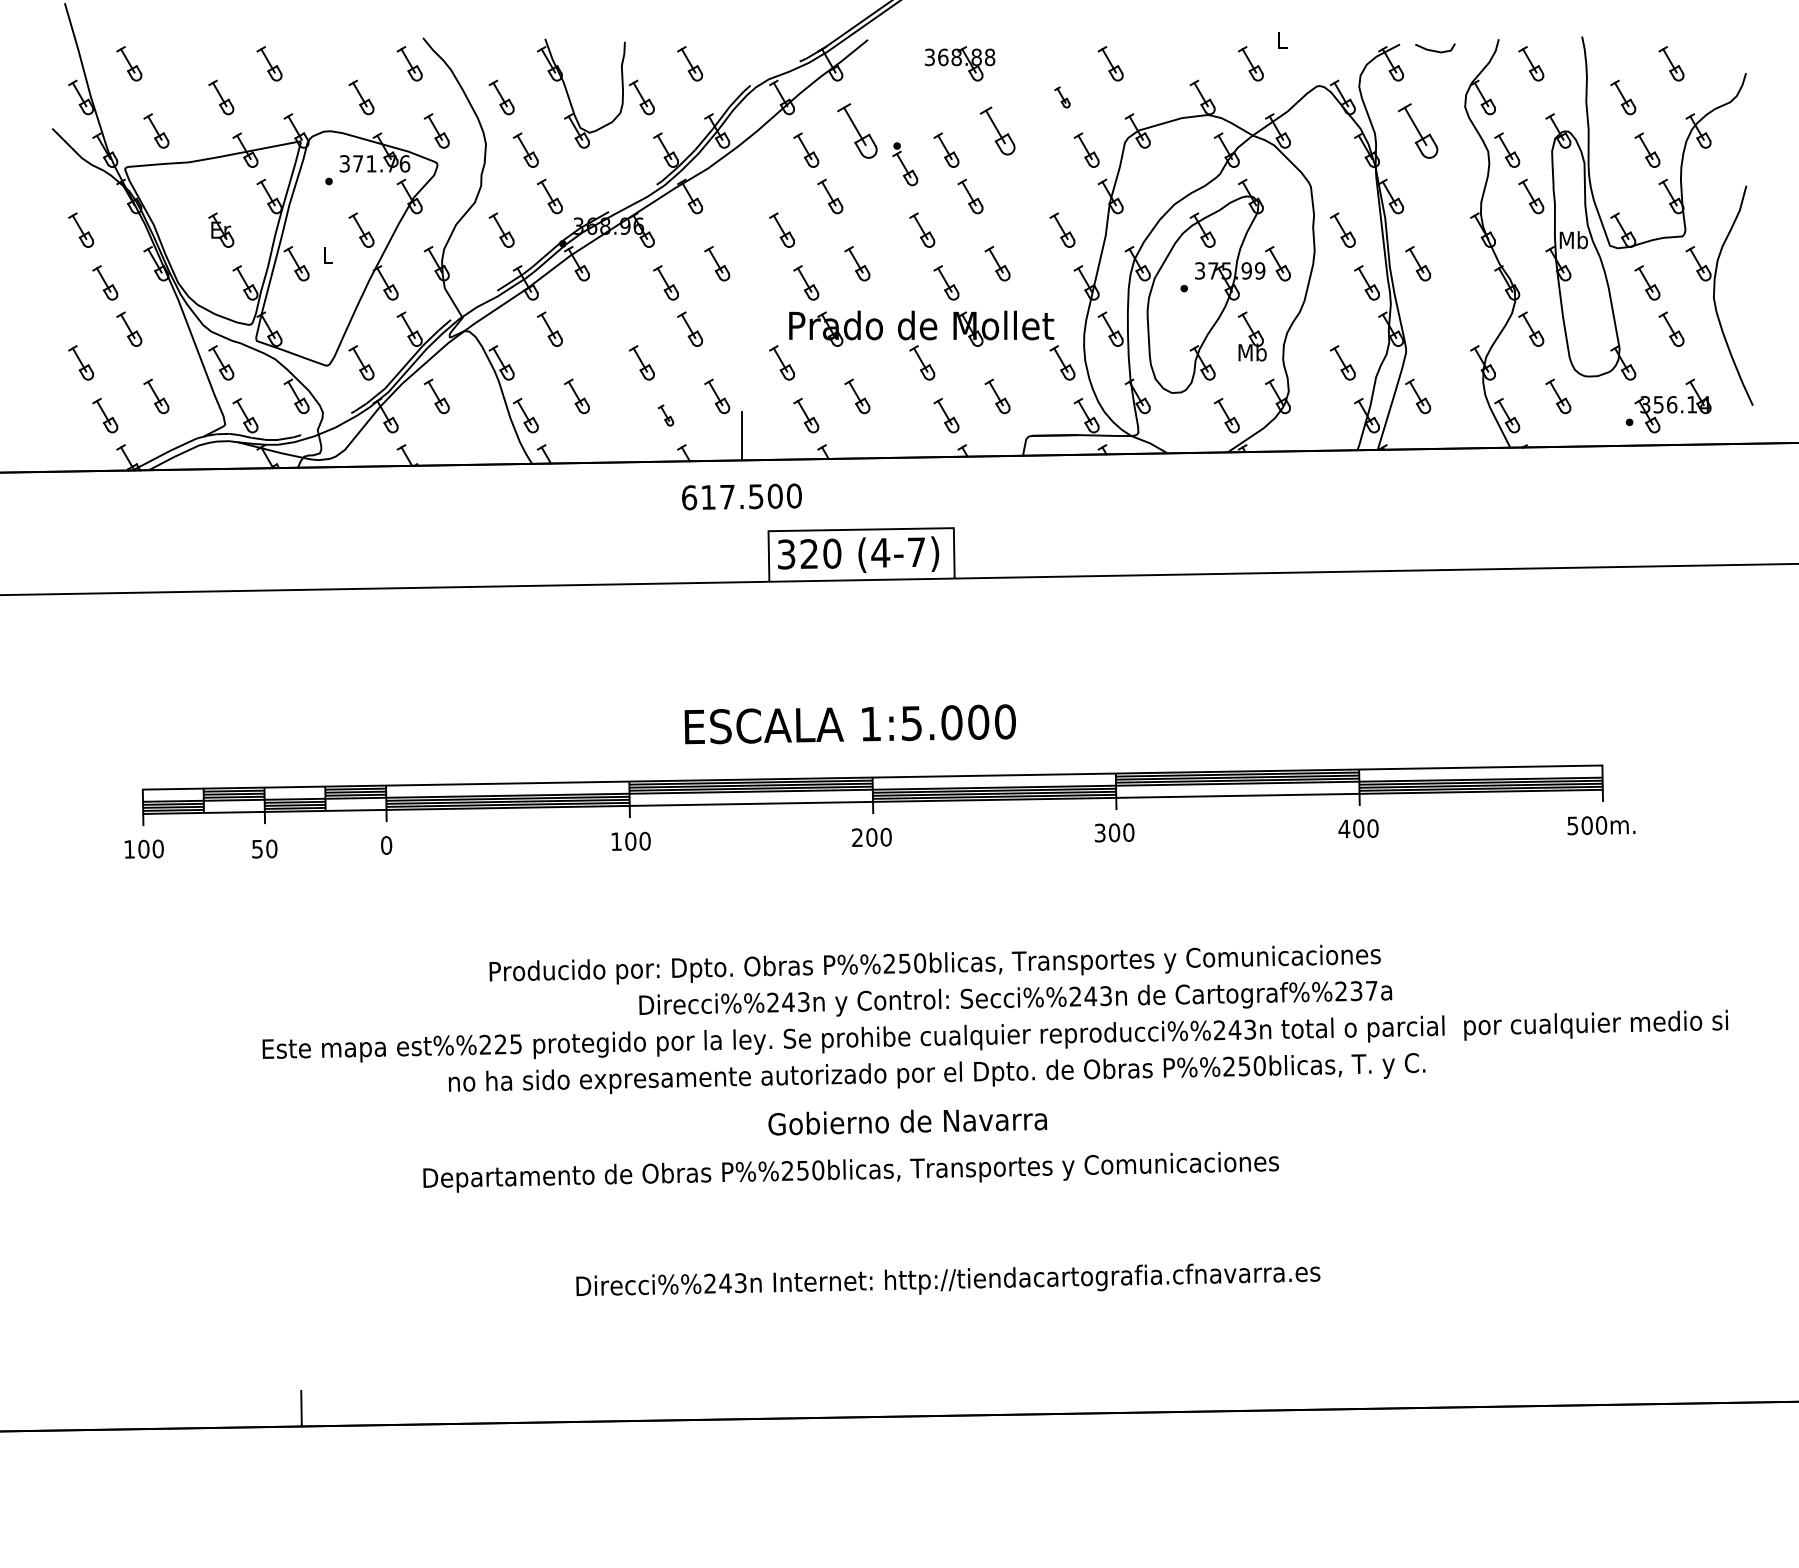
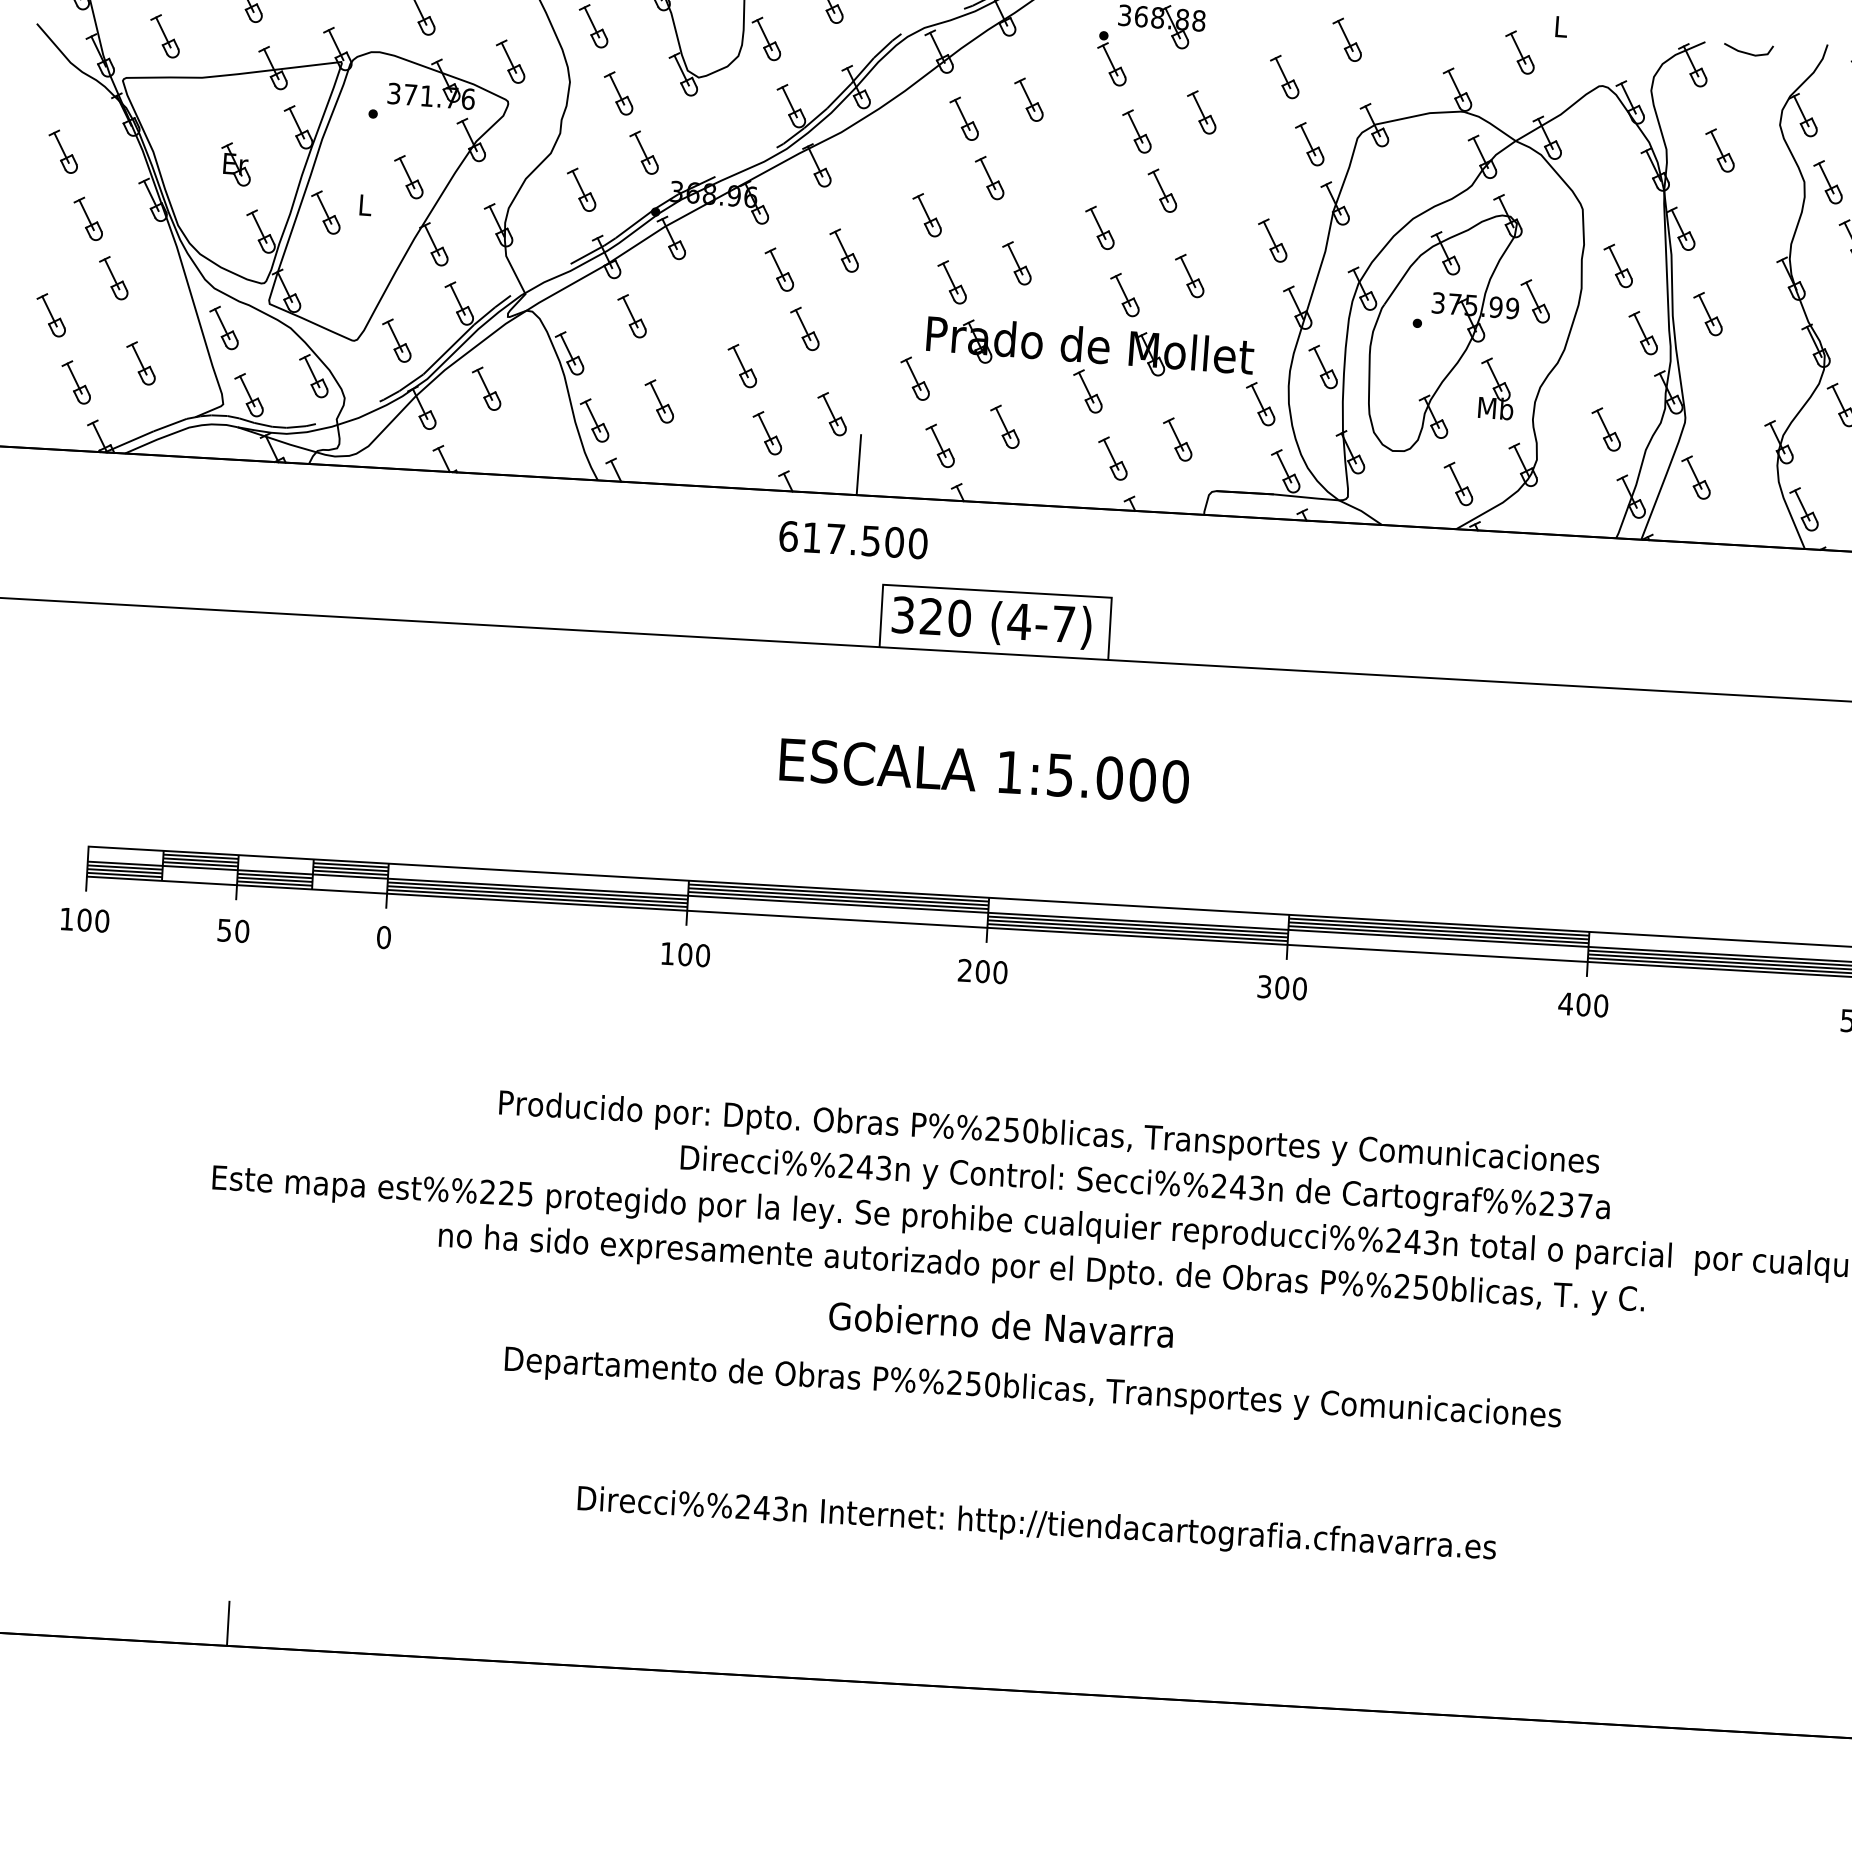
part: (1062, 97) -> (1284, 76), size x1.67
part: (857, 130) -> (1029, 99), size x0.62
part: (997, 130) -> (1201, 111), size x0.71
part: (1418, 130) -> (1720, 149), size x0.62
part: (905, 164) -> (1112, 59), moved
part: (665, 415) -> (766, 432), size x1.67
text: (849, 724) -> (983, 770), moved
text: (850, 1172) -> (1032, 1390), moved

